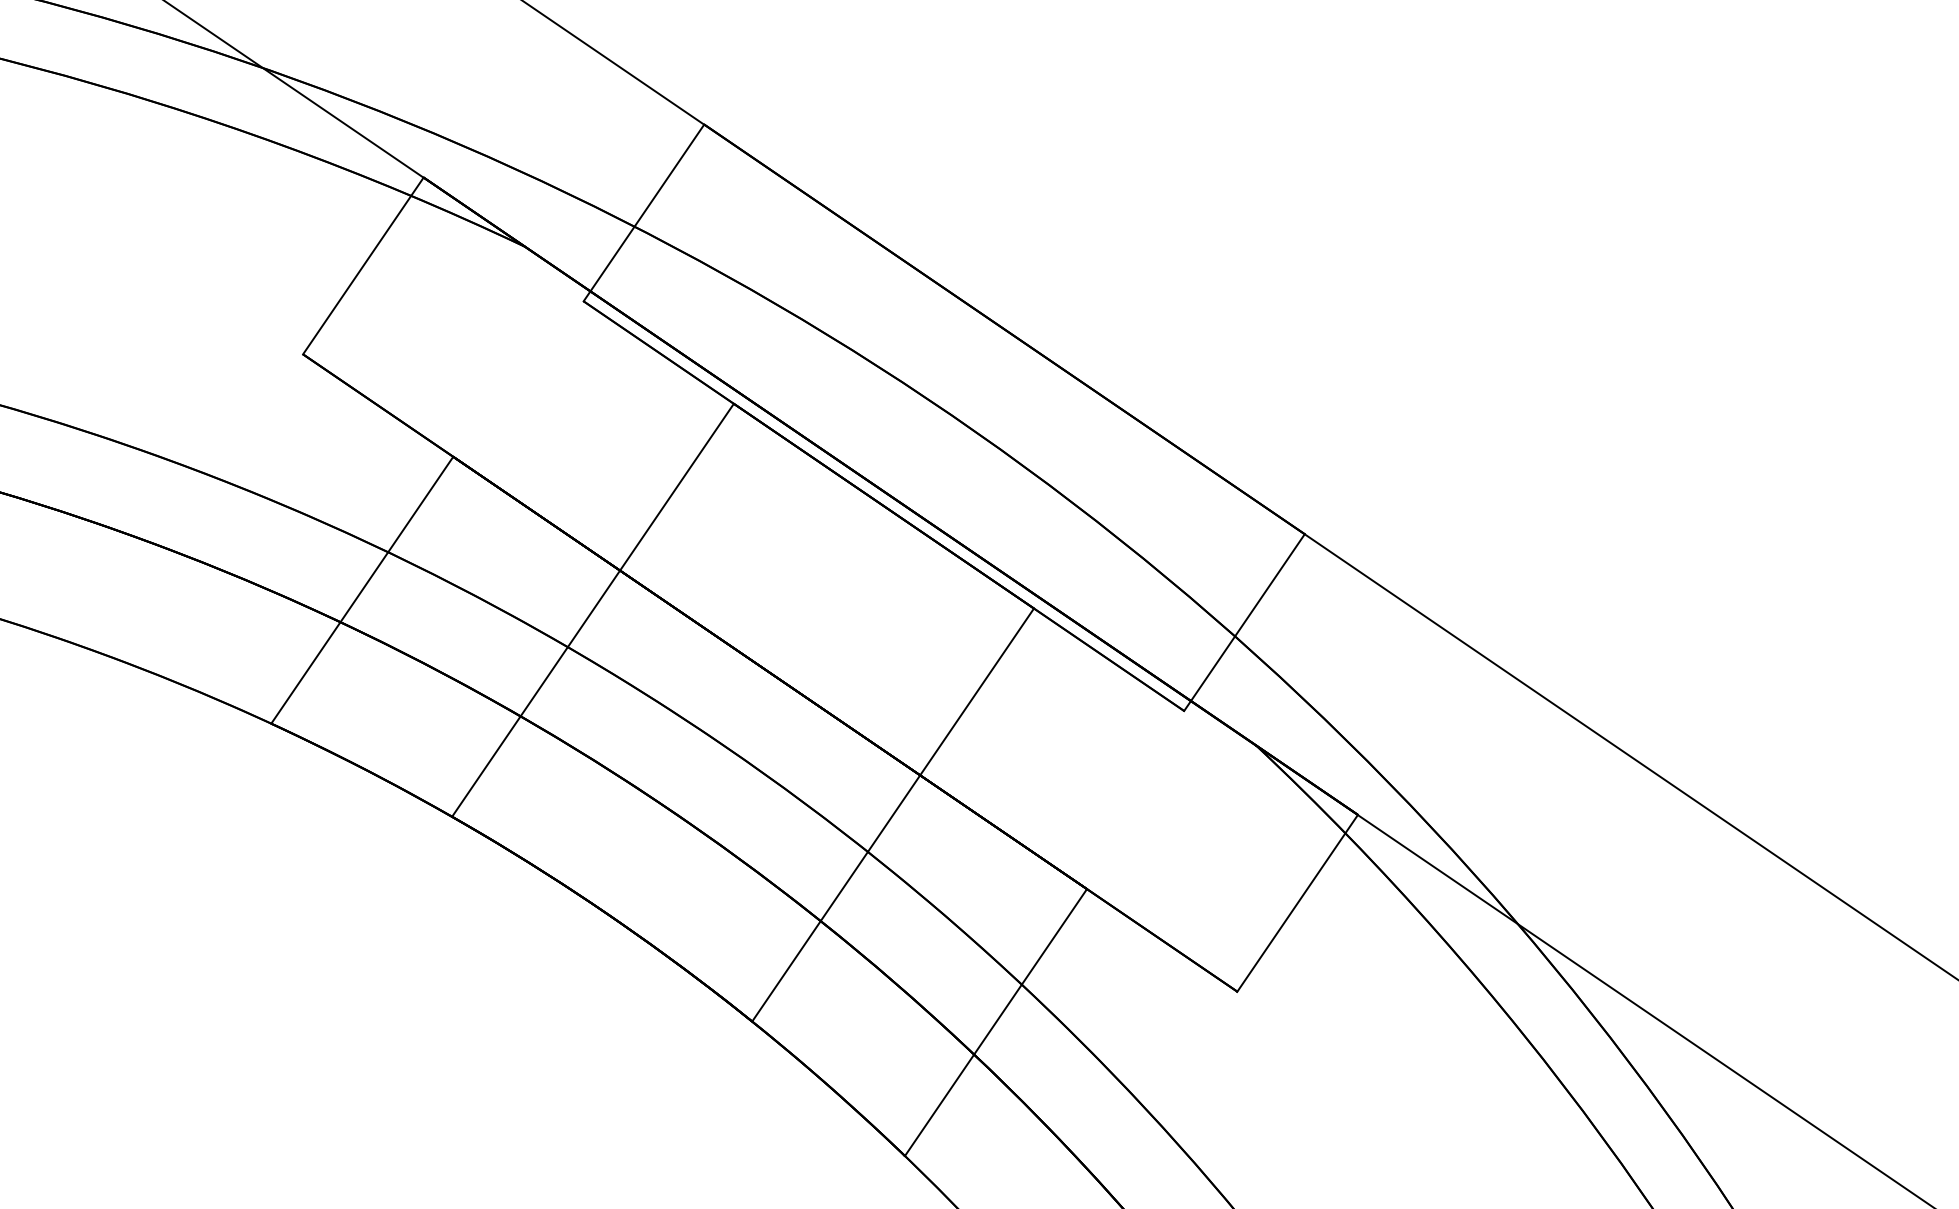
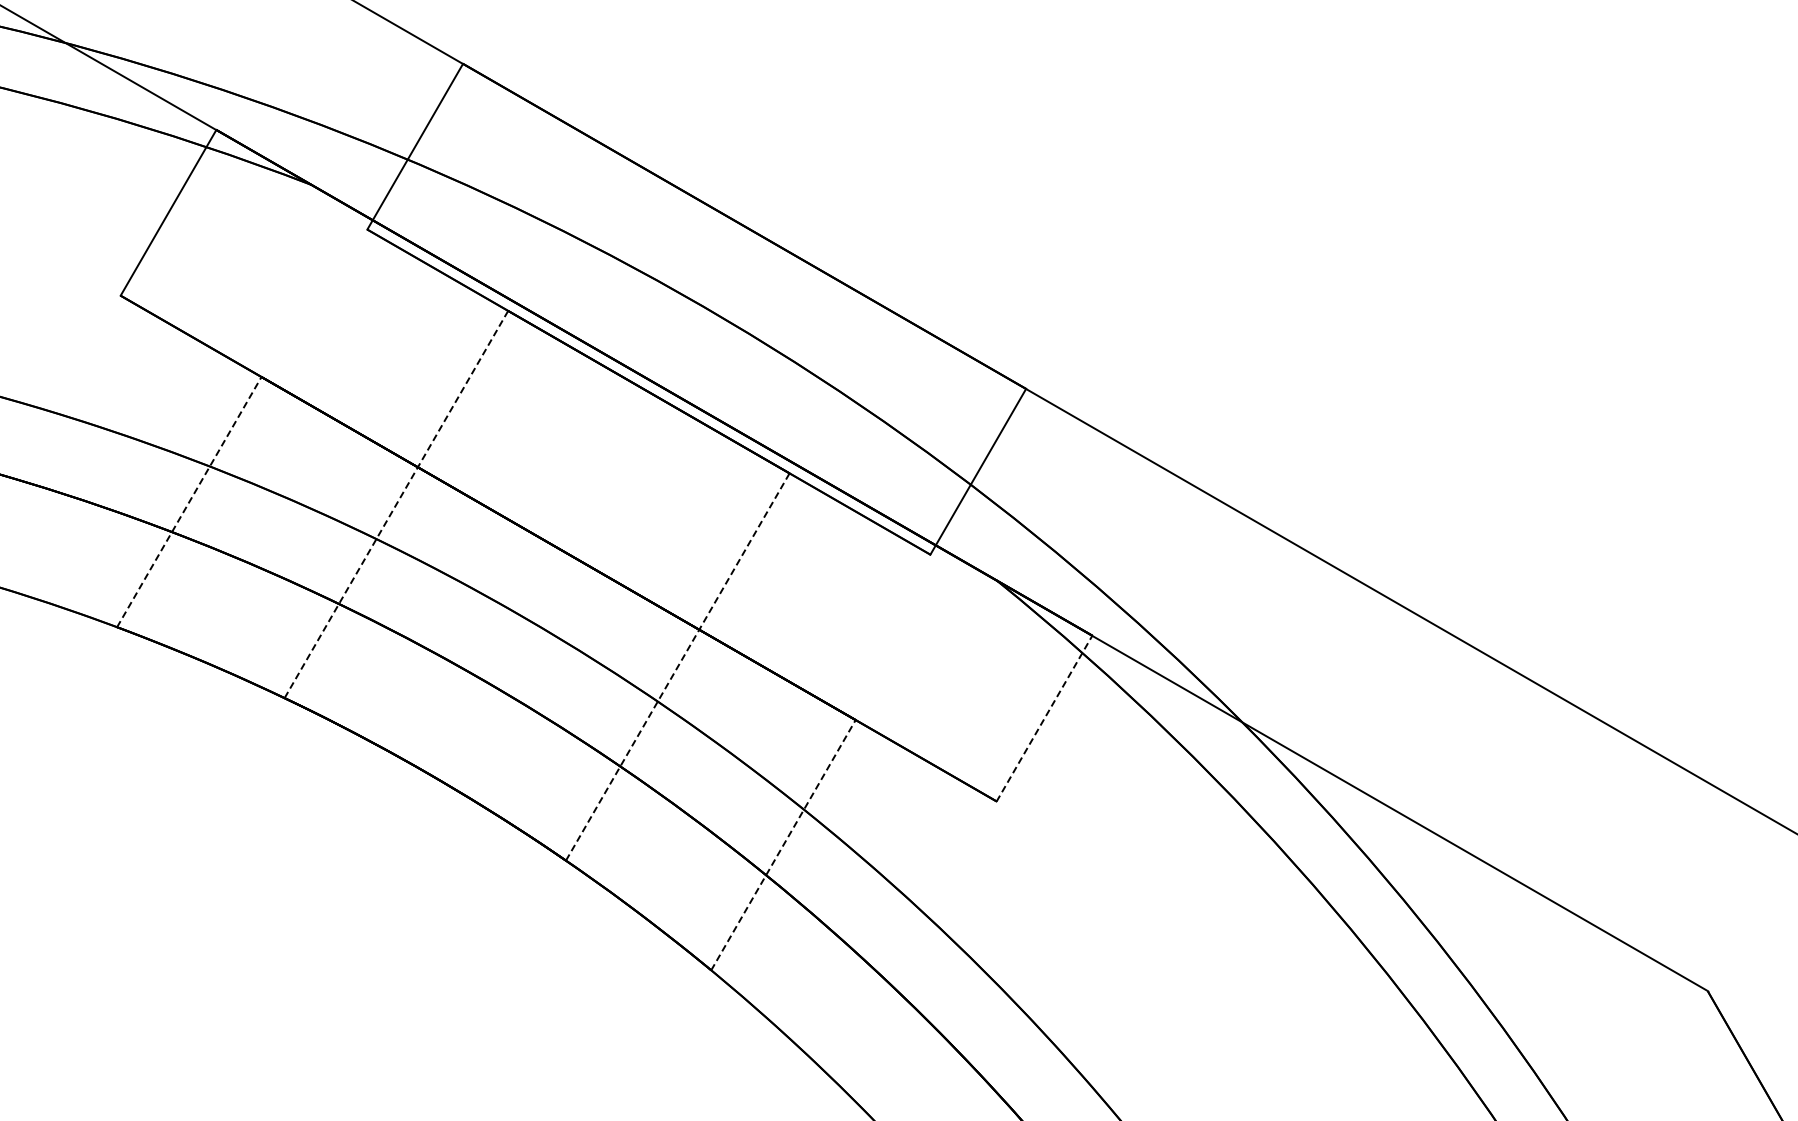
line: (362, 589) -> (189, 501), solid -> dashed
line: (593, 610) -> (396, 504), solid -> dashed
line: (892, 815) -> (677, 667), solid -> dashed
line: (1297, 903) -> (1044, 718), solid -> dashed
line: (996, 1021) -> (783, 844), solid -> dashed

